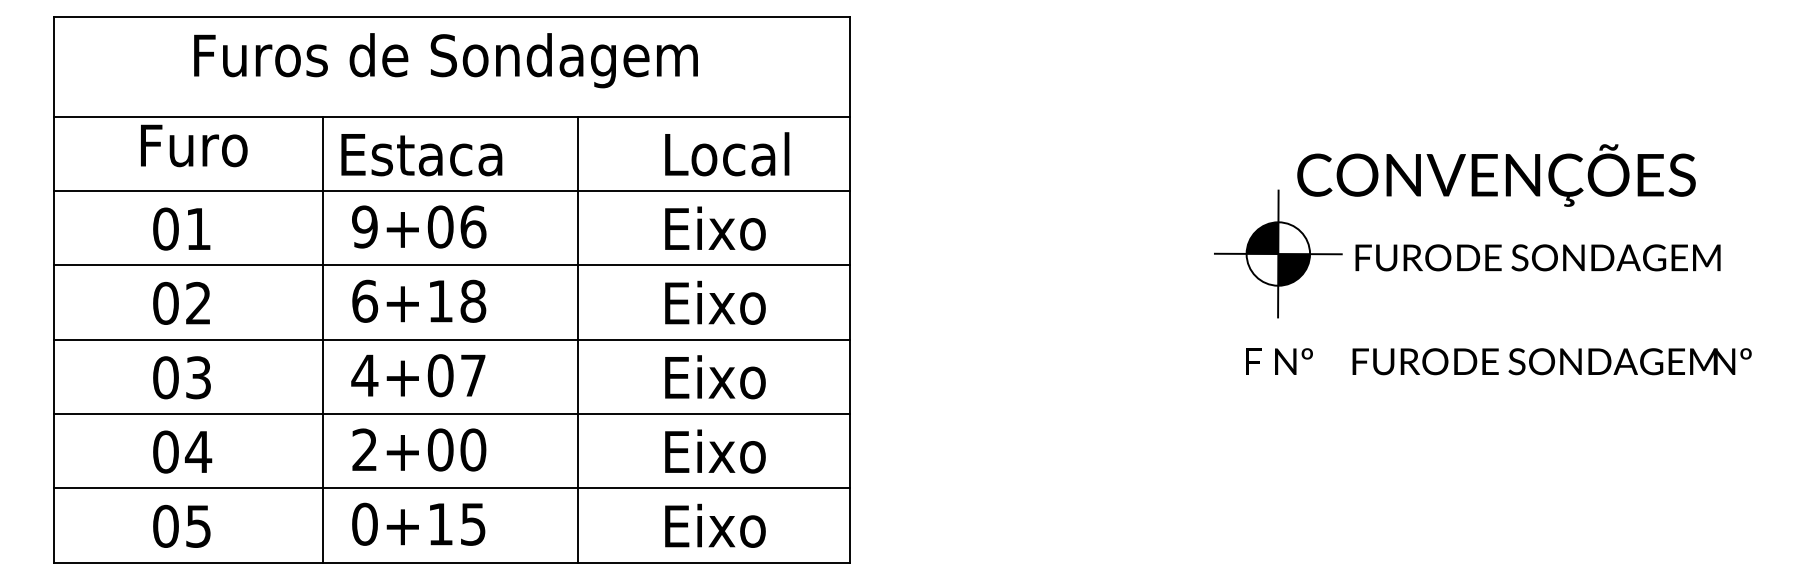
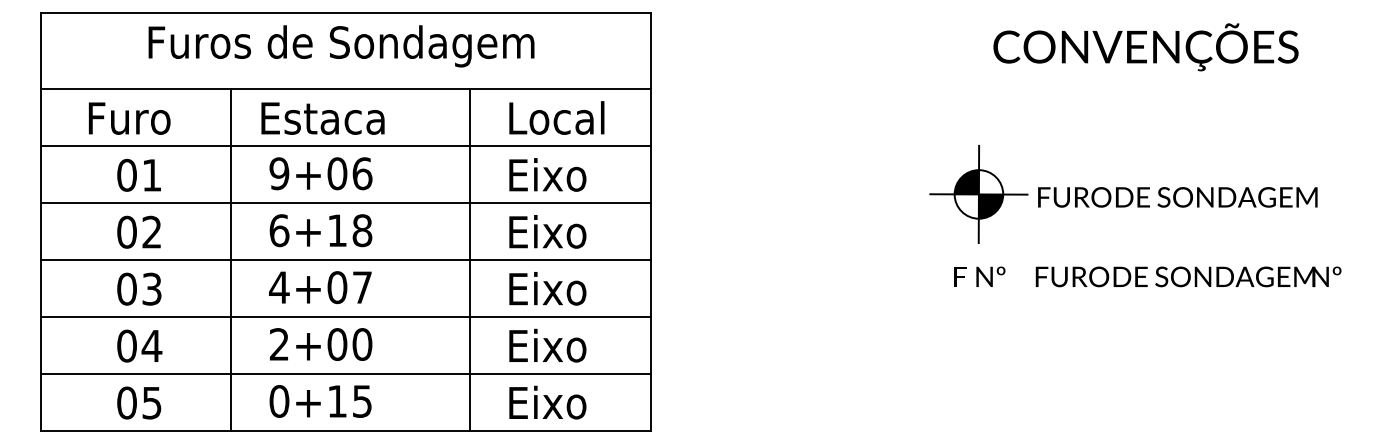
text: (193, 145) -> (129, 118), moved
text: (1495, 175) -> (1145, 47), moved
line: (323, 338) -> (231, 259), moved
line: (577, 338) -> (469, 259), moved

